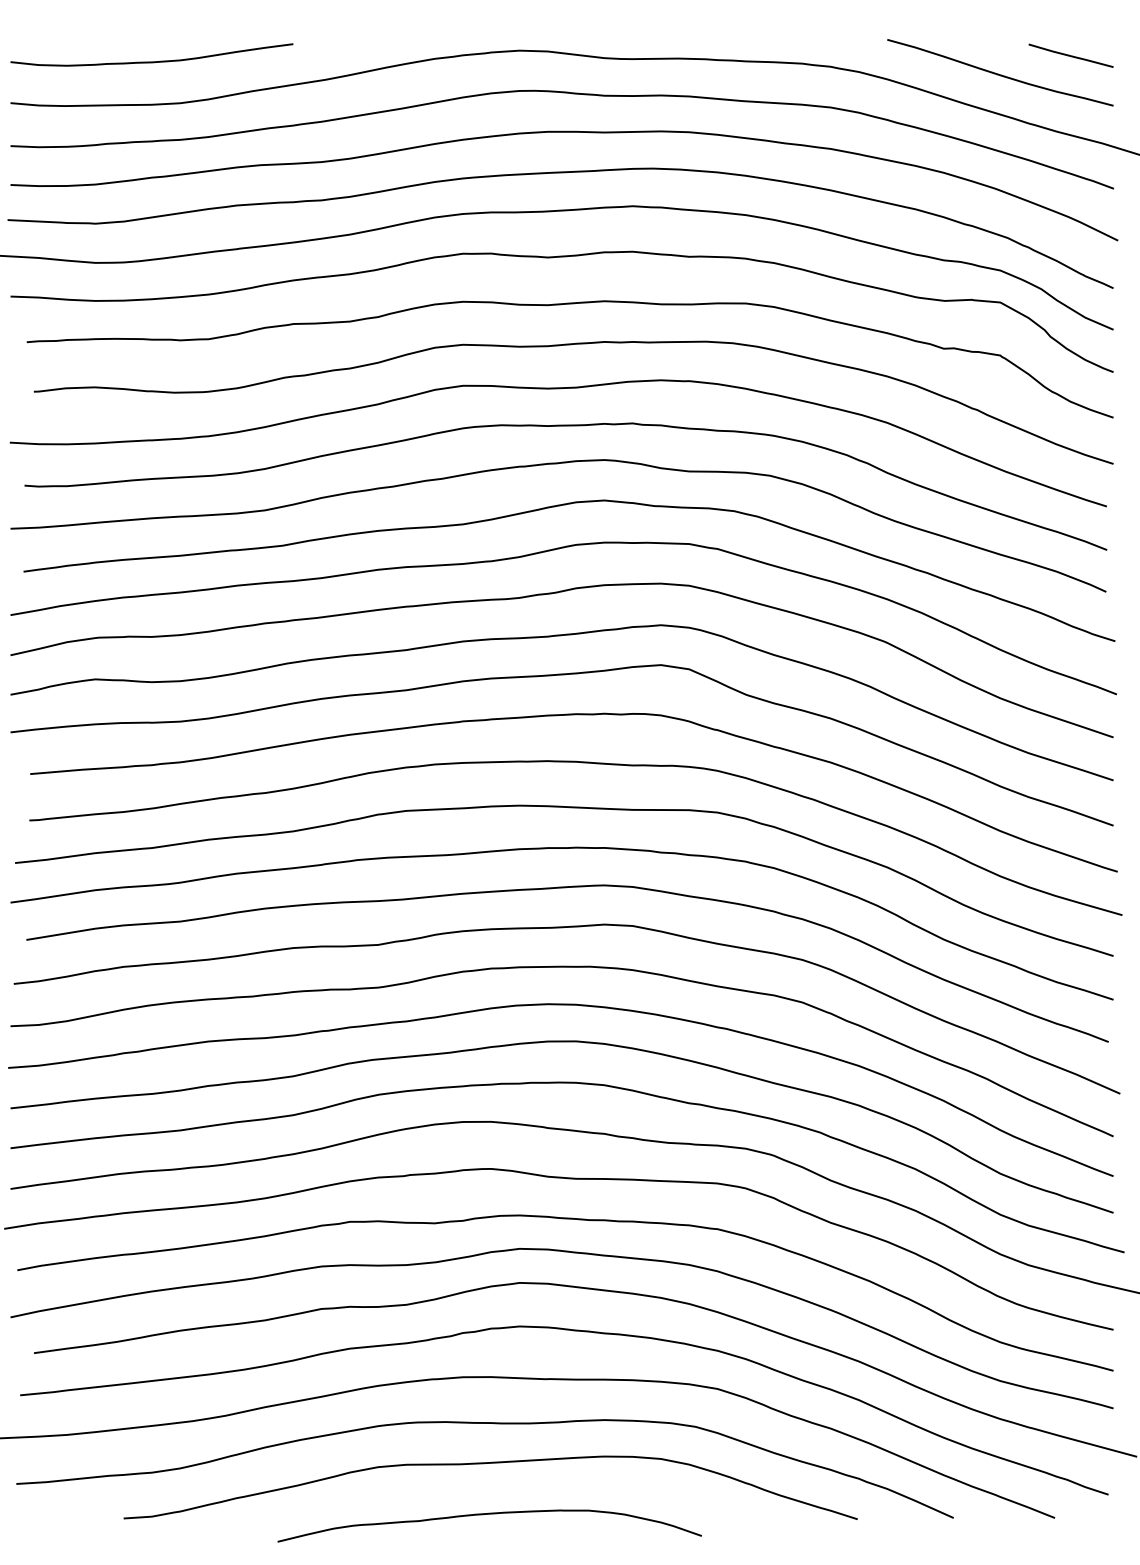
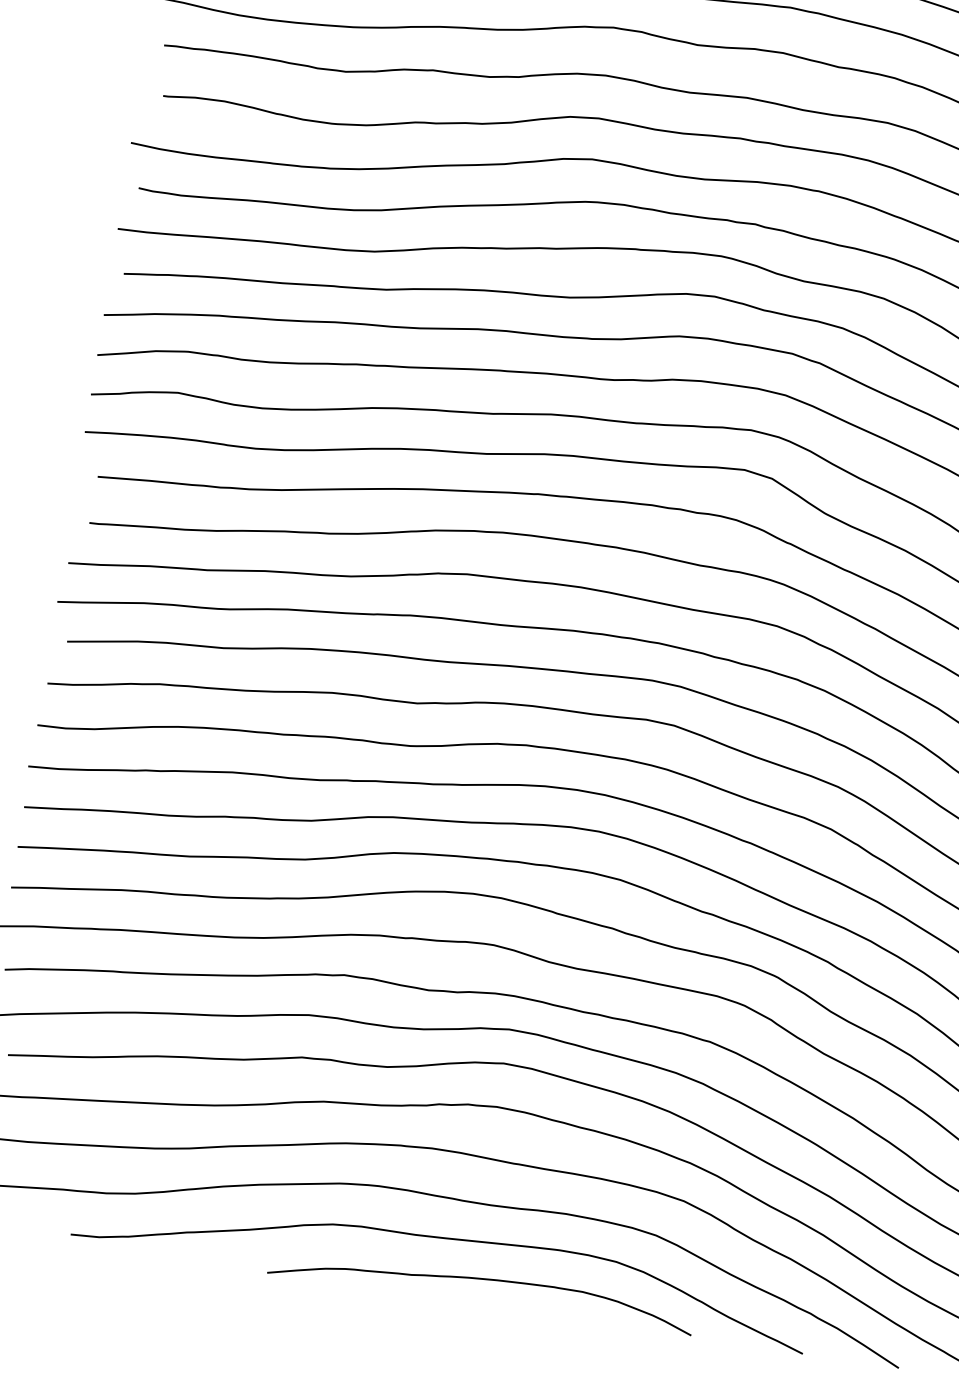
curve: (489, 1514) -> (482, 1279), moved

